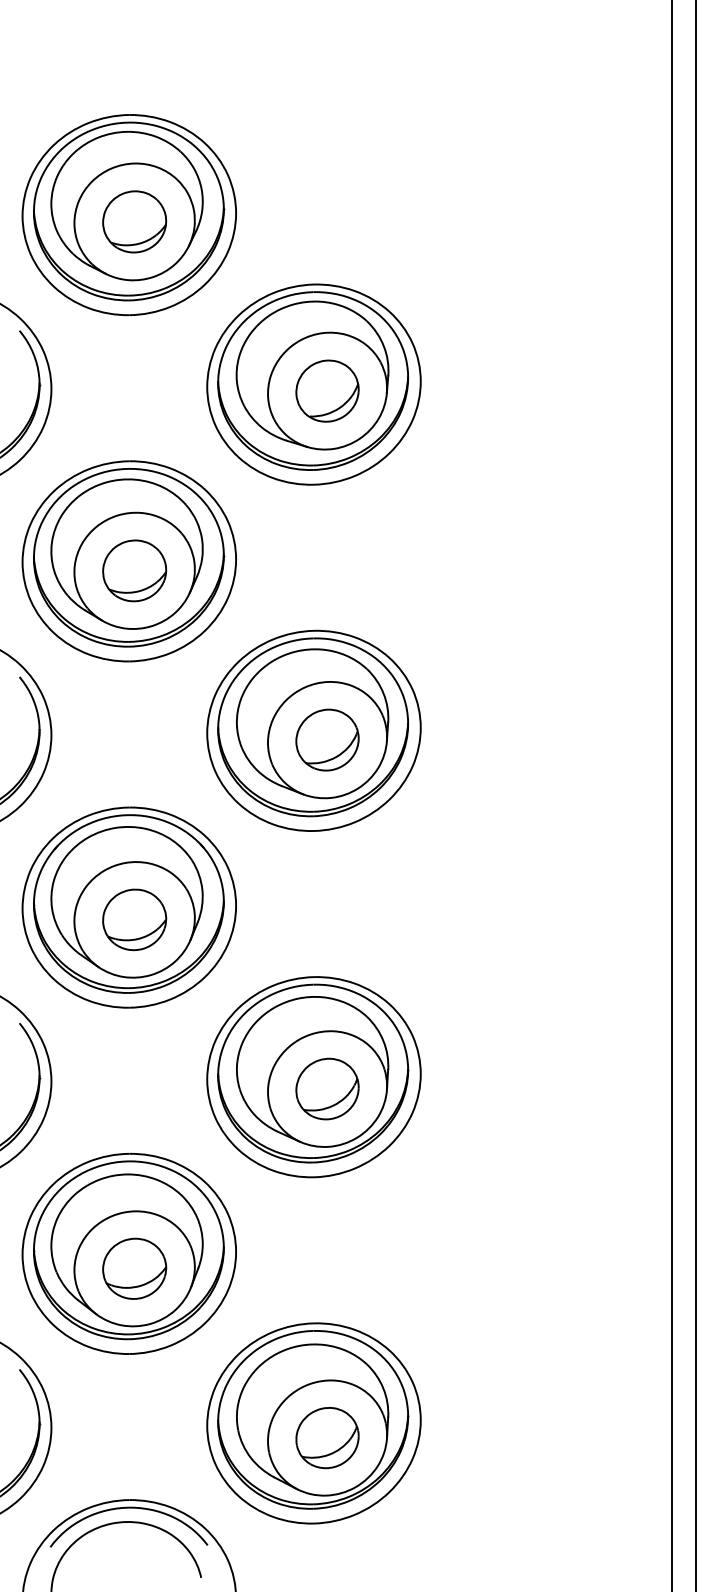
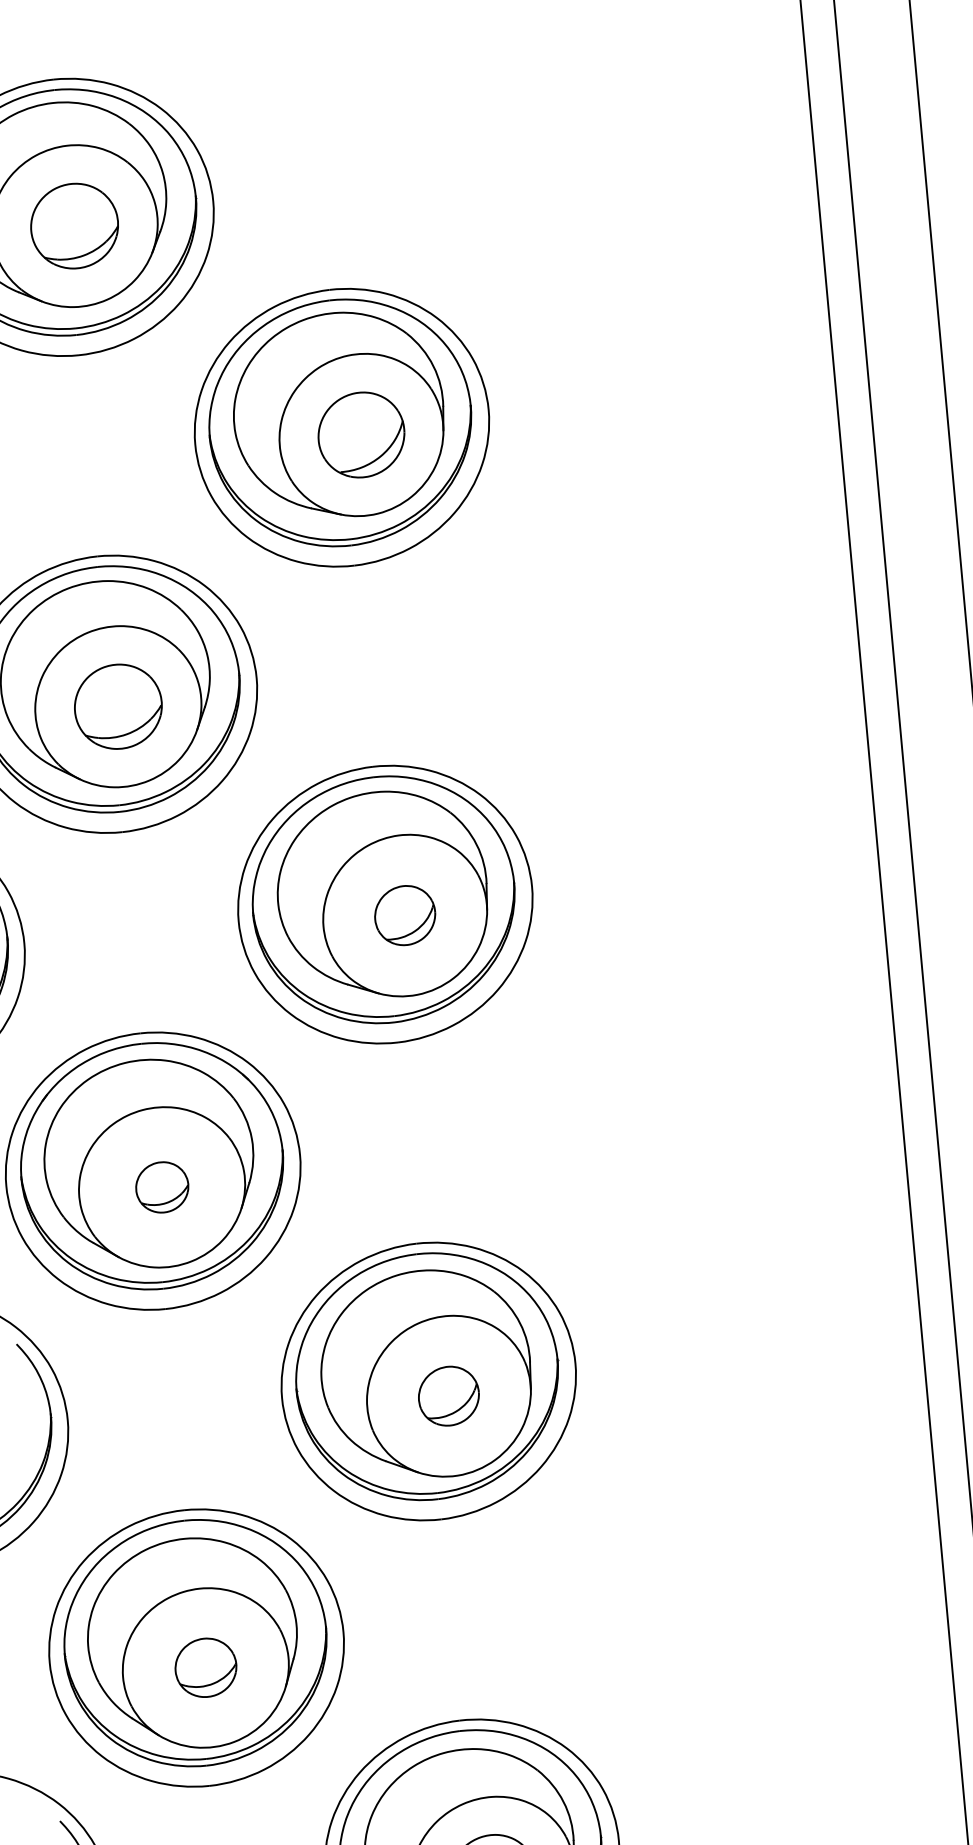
part: (327, 739) -> (405, 914), size x0.7
part: (134, 919) -> (161, 1186), size x0.6
part: (327, 1088) -> (448, 1395), size x0.7
part: (134, 1268) -> (205, 1667), size x0.7

